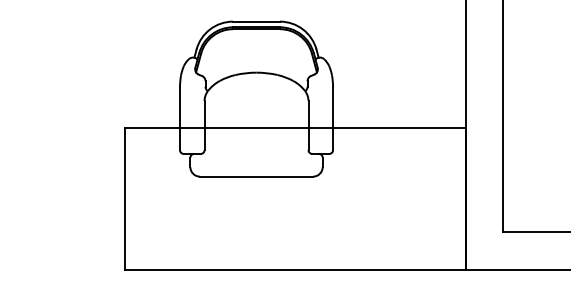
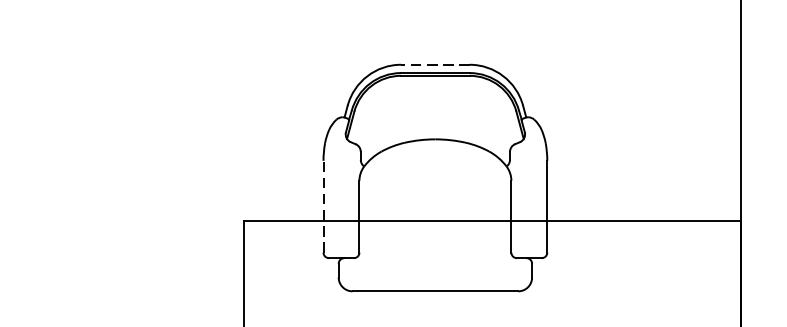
line: (256, 21) -> (435, 64), solid -> dashed
line: (180, 118) -> (324, 206), solid -> dashed

